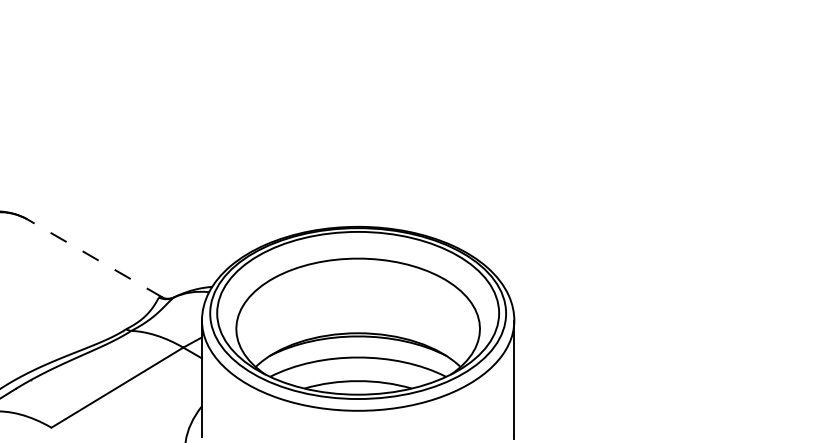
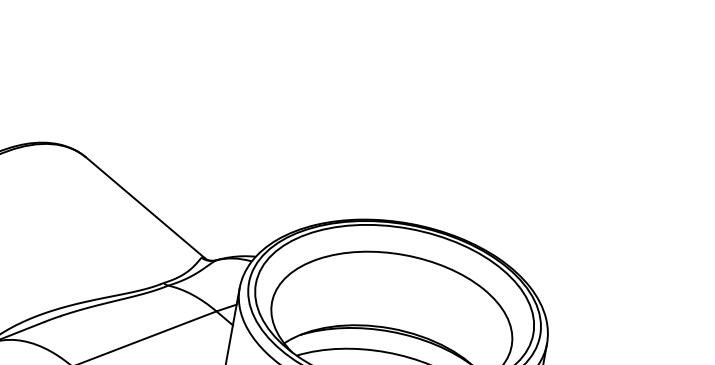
line: (94, 258) -> (145, 207), dashed -> solid

